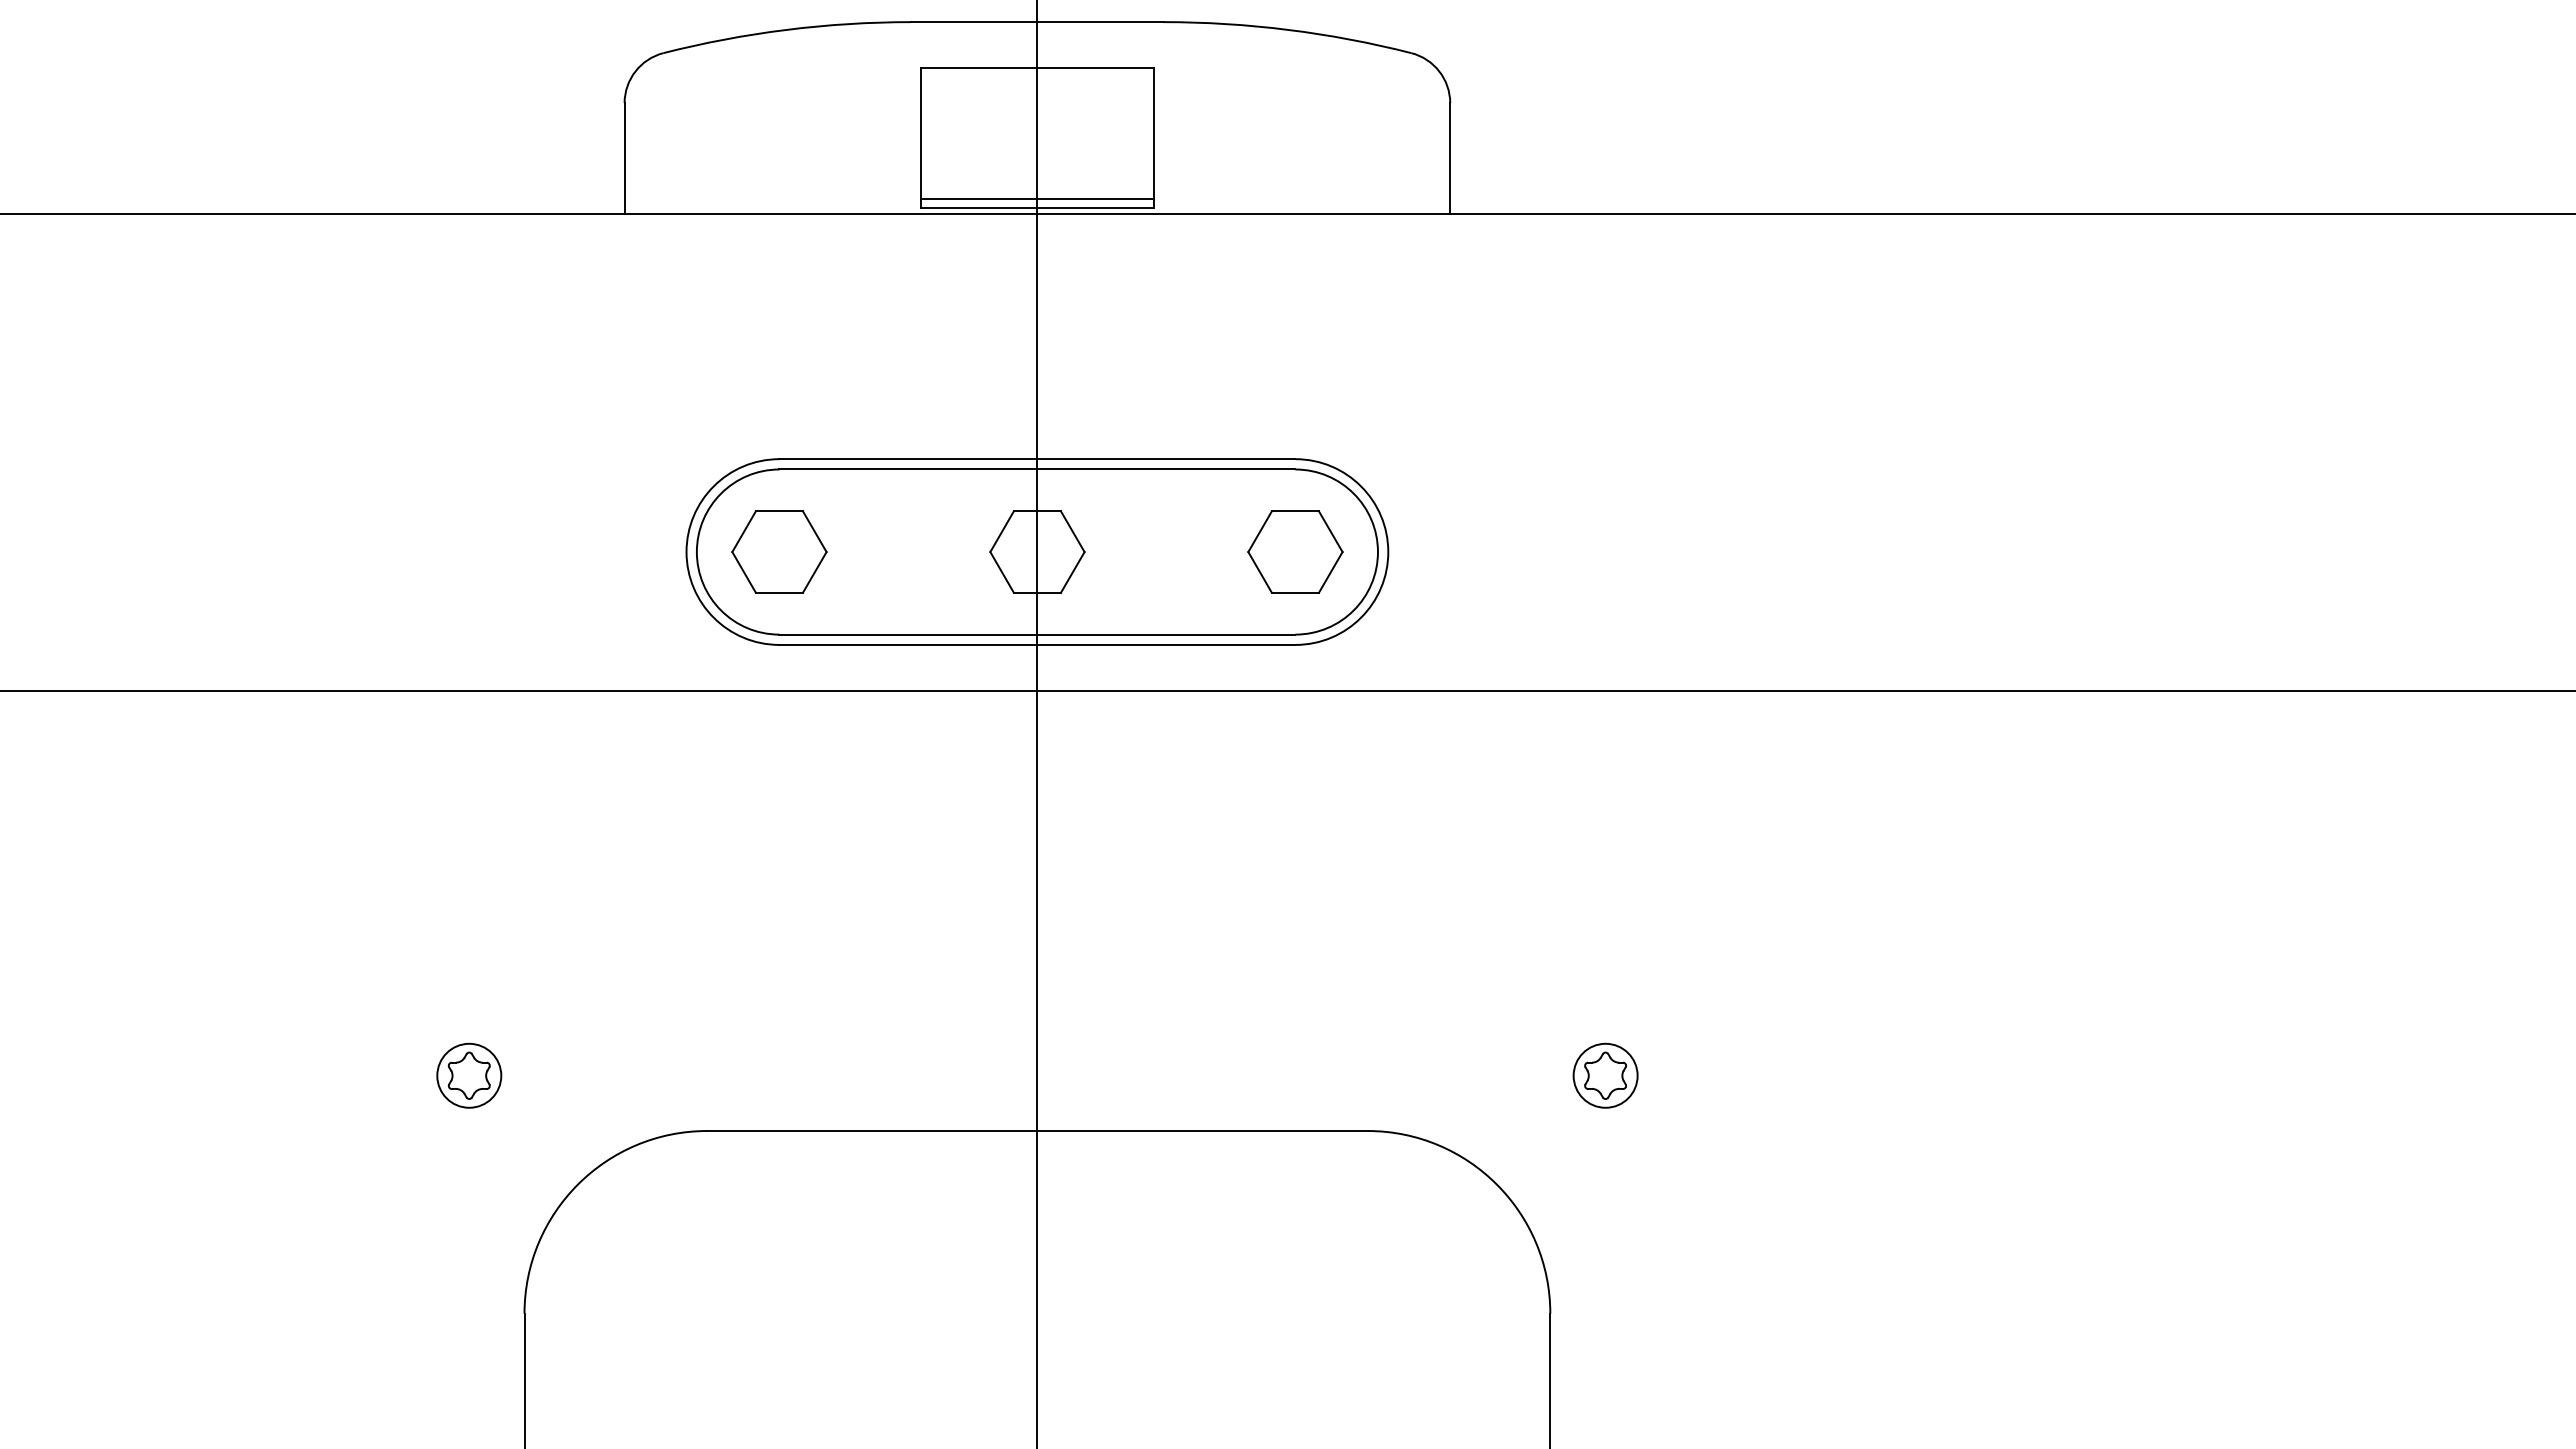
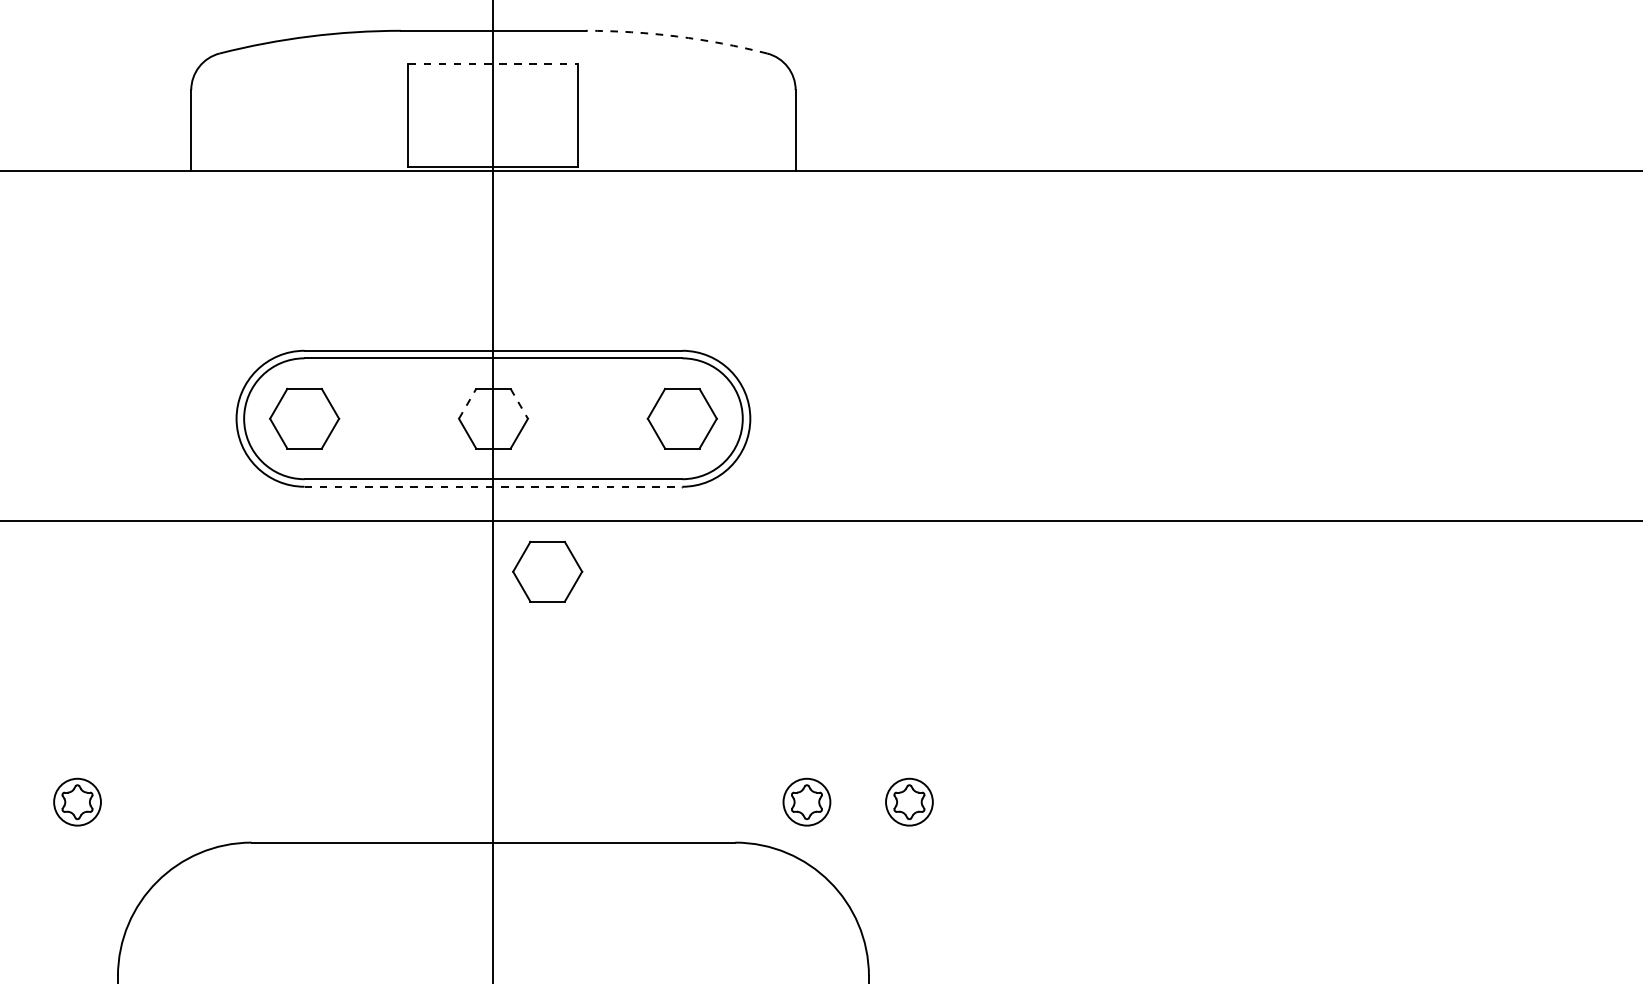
arc: (1288, 29) -> (677, 36), solid -> dashed
line: (1037, 67) -> (493, 64), solid -> dashed
line: (1037, 199) -> (493, 160), removed
line: (1002, 531) -> (467, 403), solid -> dashed
line: (1072, 531) -> (519, 403), solid -> dashed
line: (1037, 644) -> (493, 486), solid -> dashed
part: (1111, 760) -> (547, 571), added
part: (1465, 1075) -> (806, 801), added

